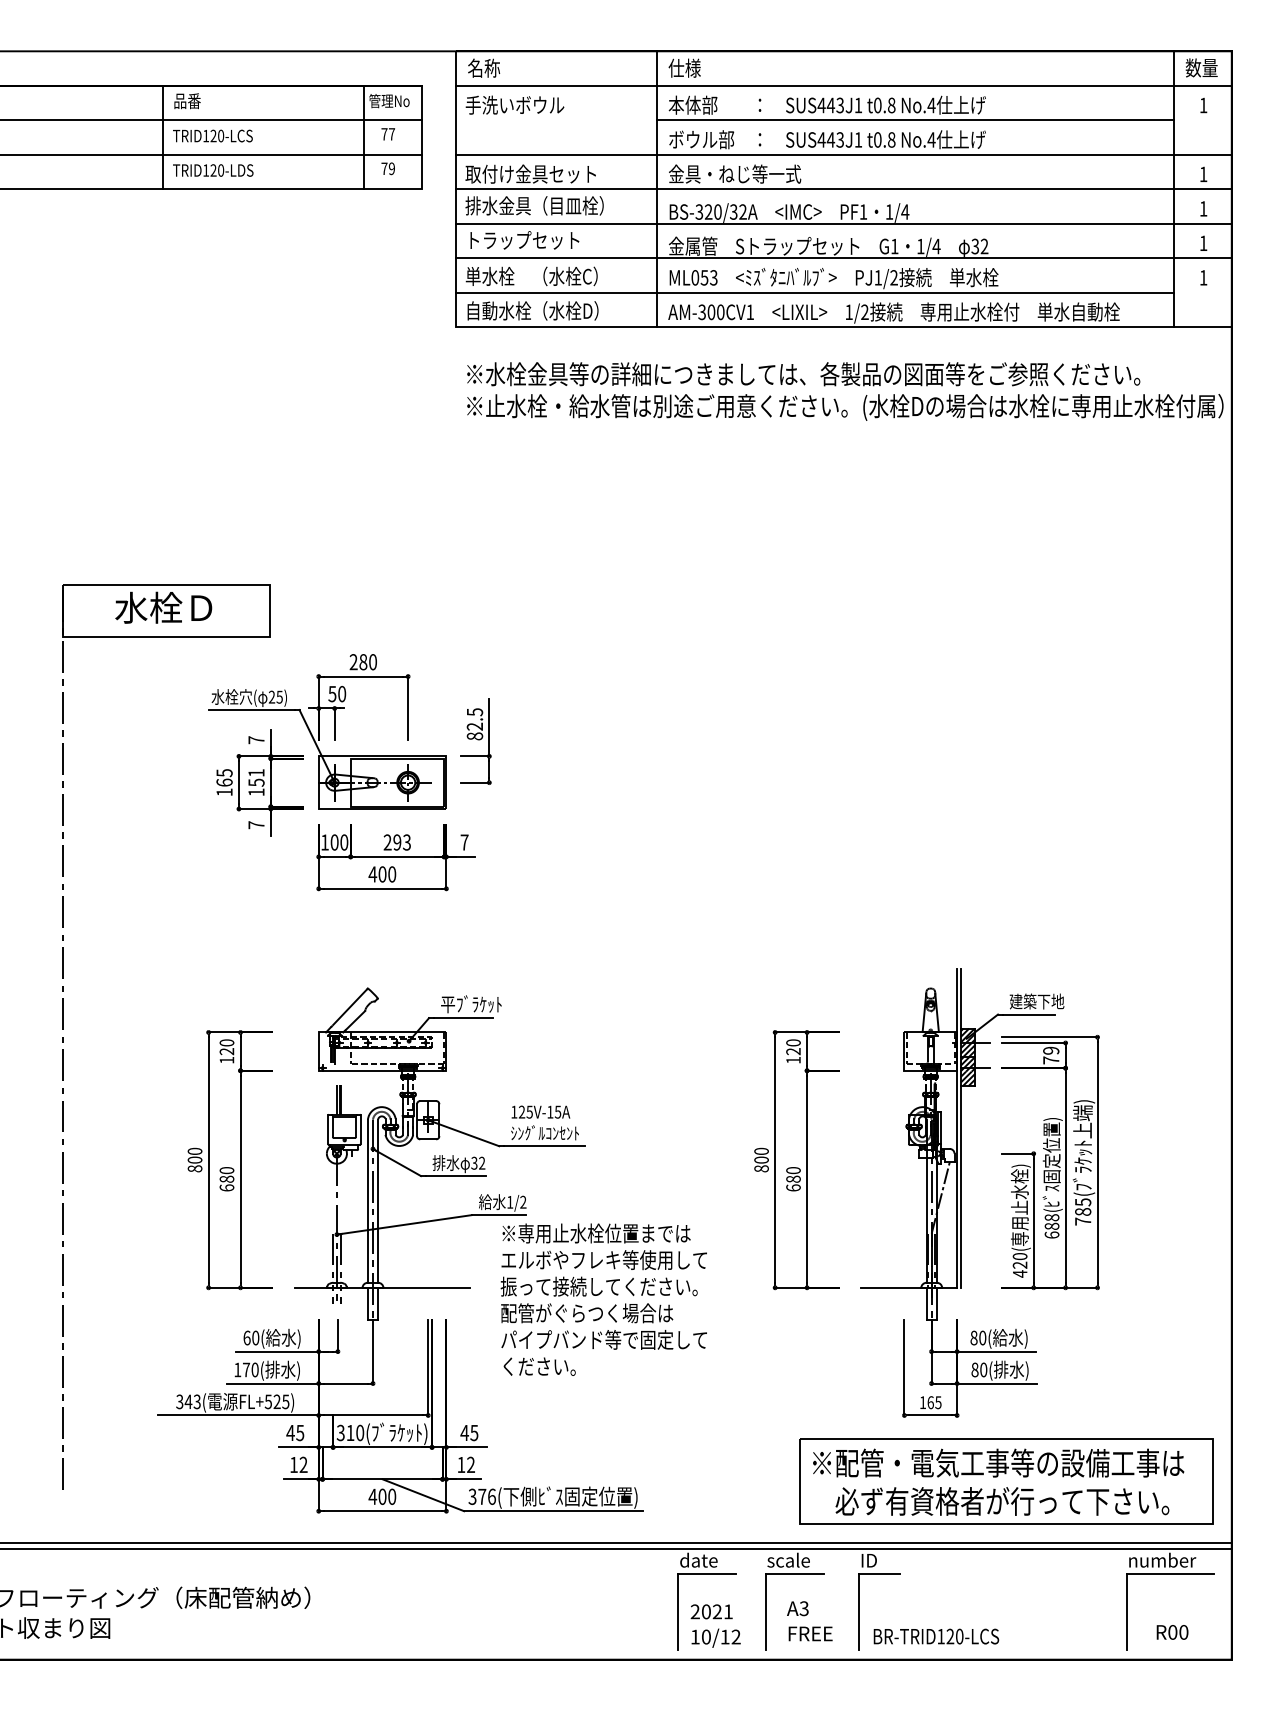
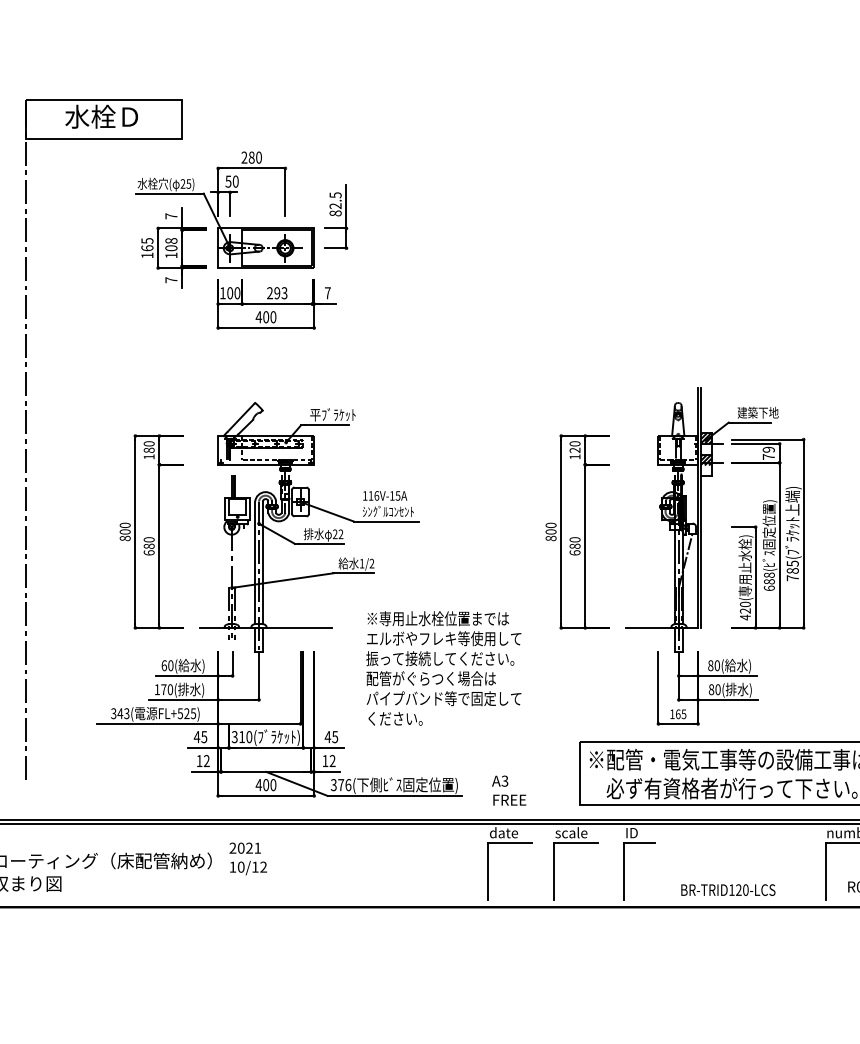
text: (256, 777) -> (171, 244), 151 -> 108
hatch: (967, 1049) -> (705, 448), removed
text: (226, 1051) -> (148, 450), 120 -> 180
hatch: (967, 1078) -> (705, 470), removed
text: (525, 1111) -> (373, 495), 125V-15A -> 116V-15A
text: (474, 1163) -> (335, 534), 32 -> 22
text: (603, 1299) -> (443, 668), moved
text: (809, 1621) -> (508, 790), moved
text: (715, 1625) -> (248, 858), moved
text: (936, 1636) -> (728, 890), moved

